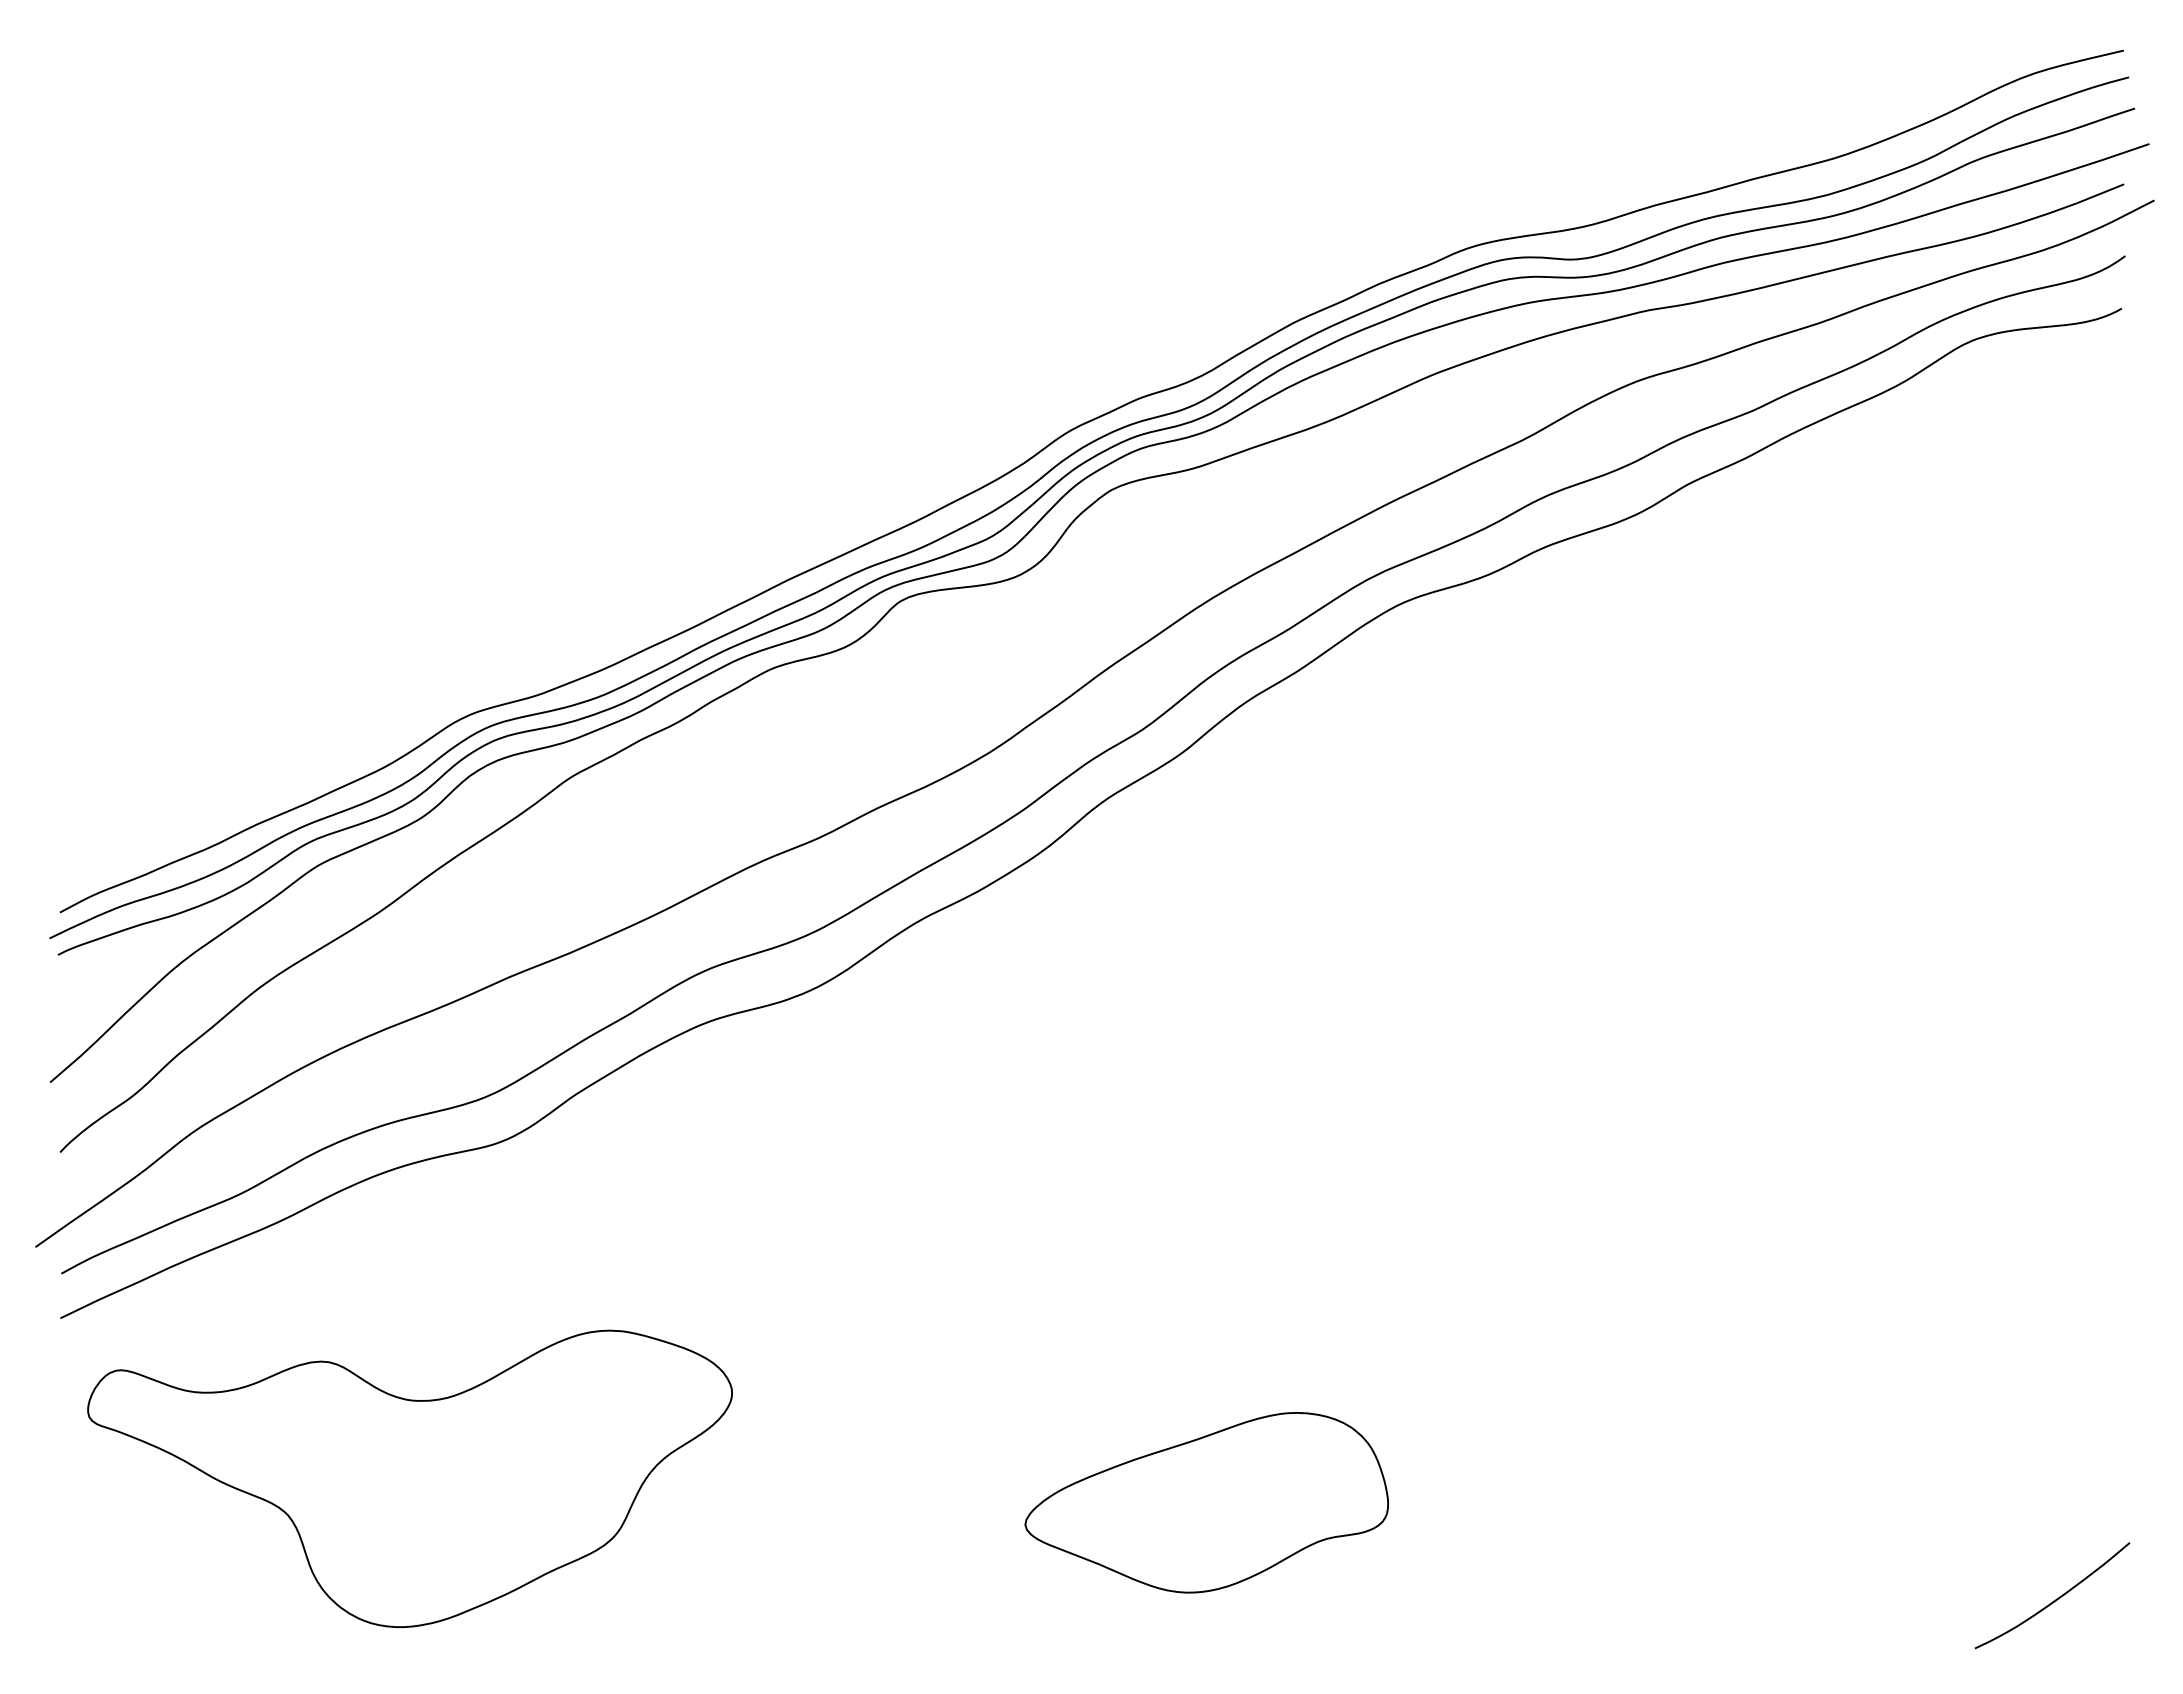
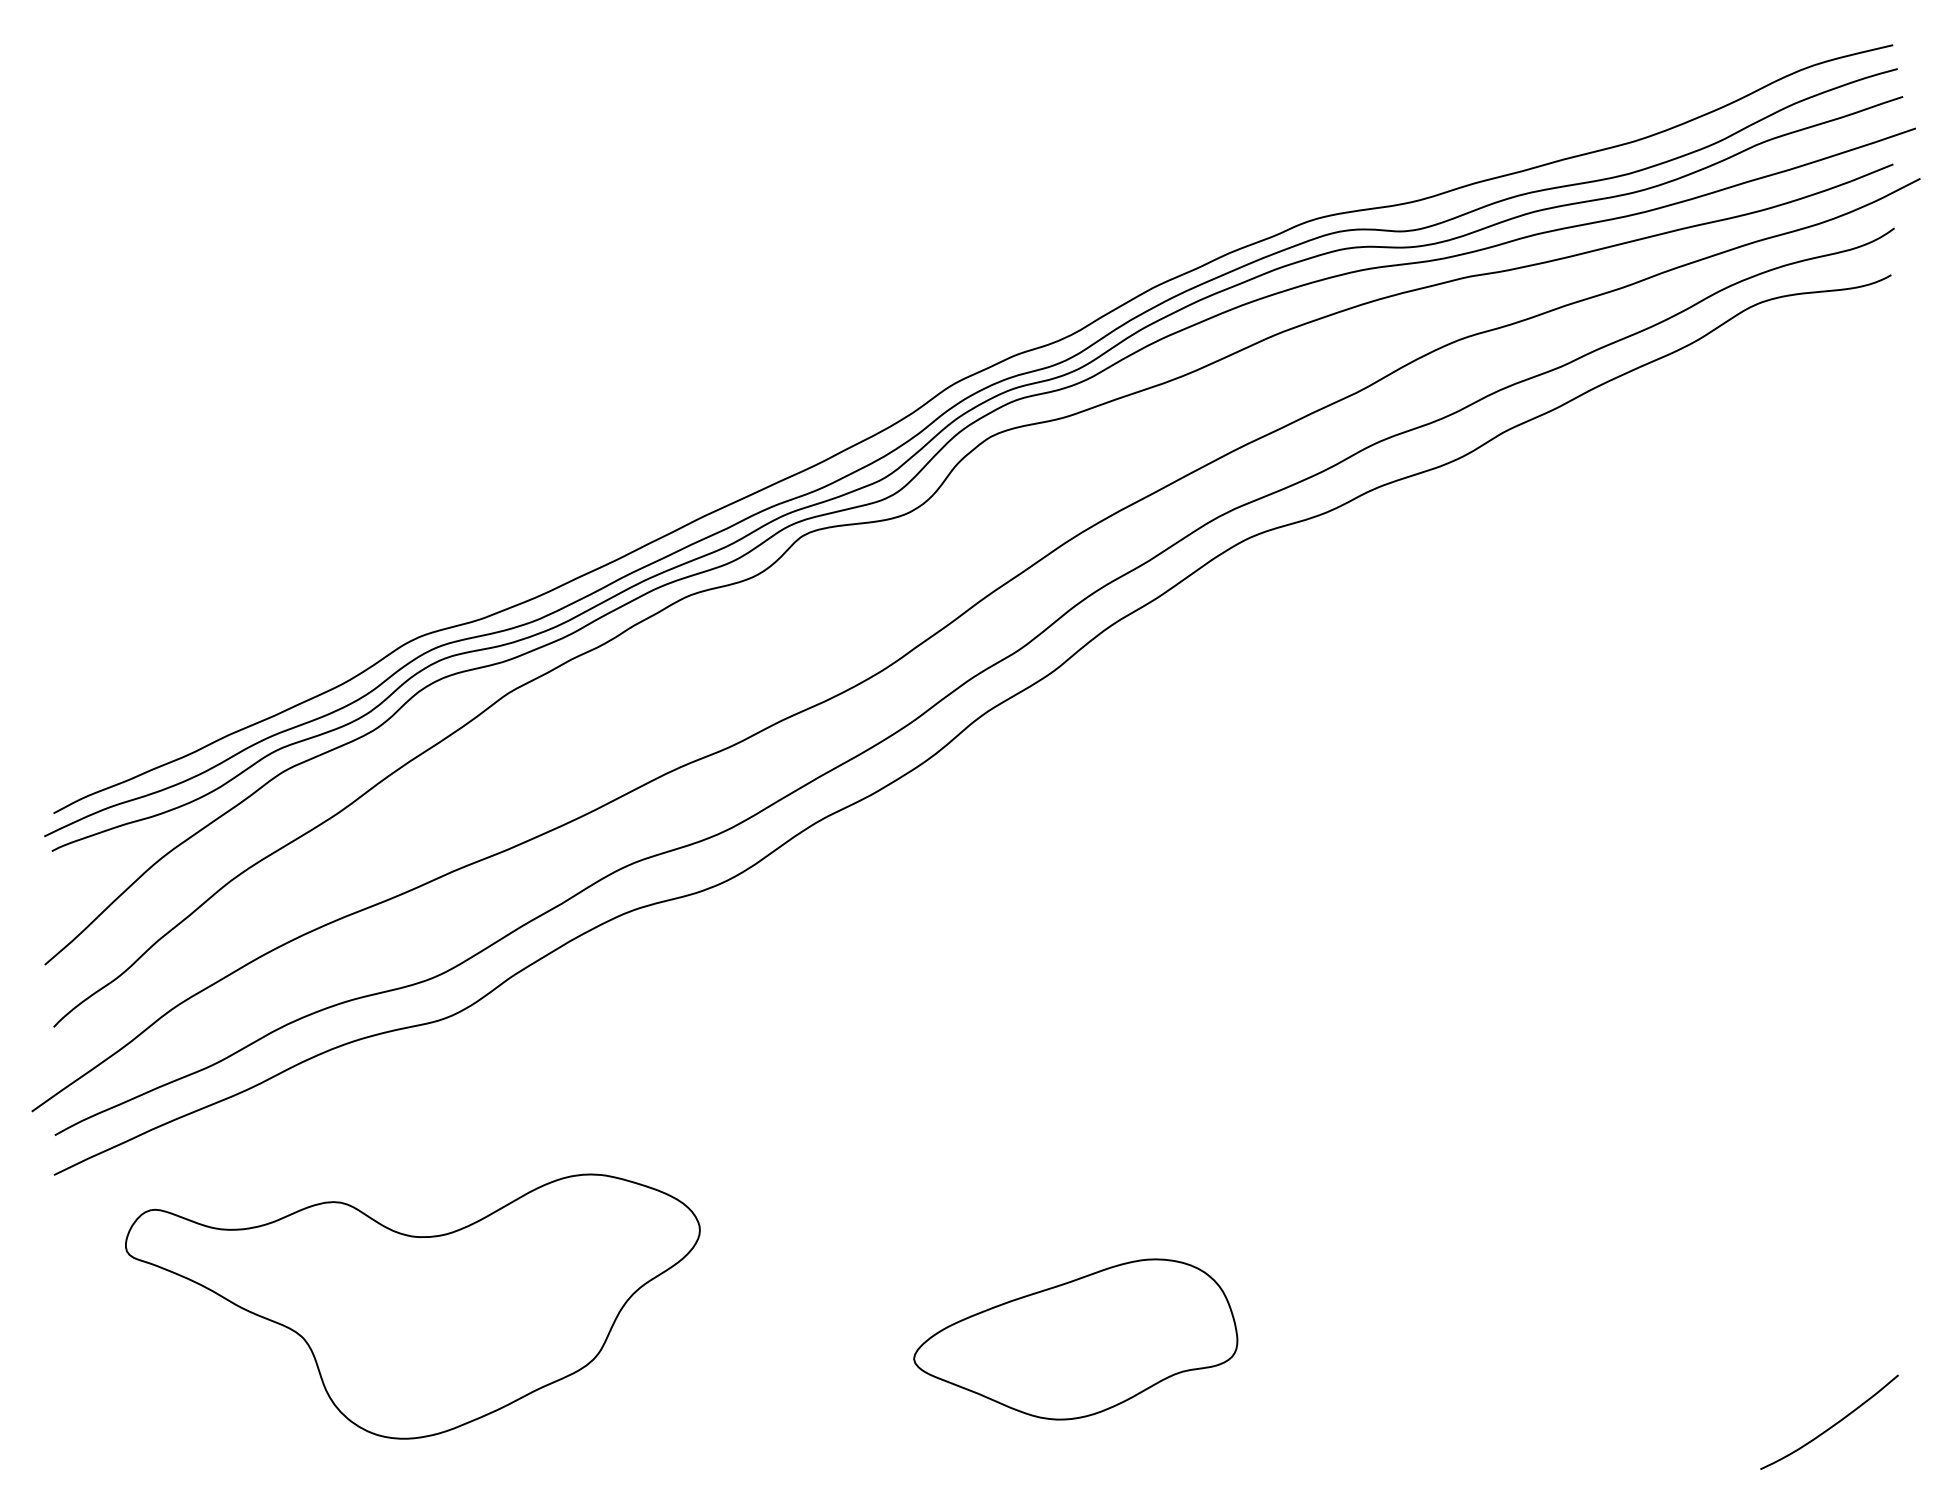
part: (409, 1478) -> (412, 1306), moved

